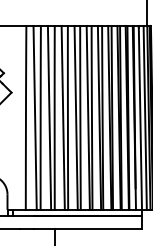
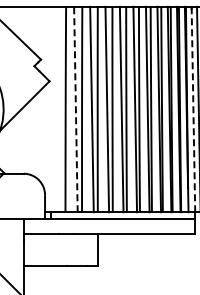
line: (34, 117) -> (75, 109), solid -> dashed
line: (140, 117) -> (193, 109), solid -> dashed

